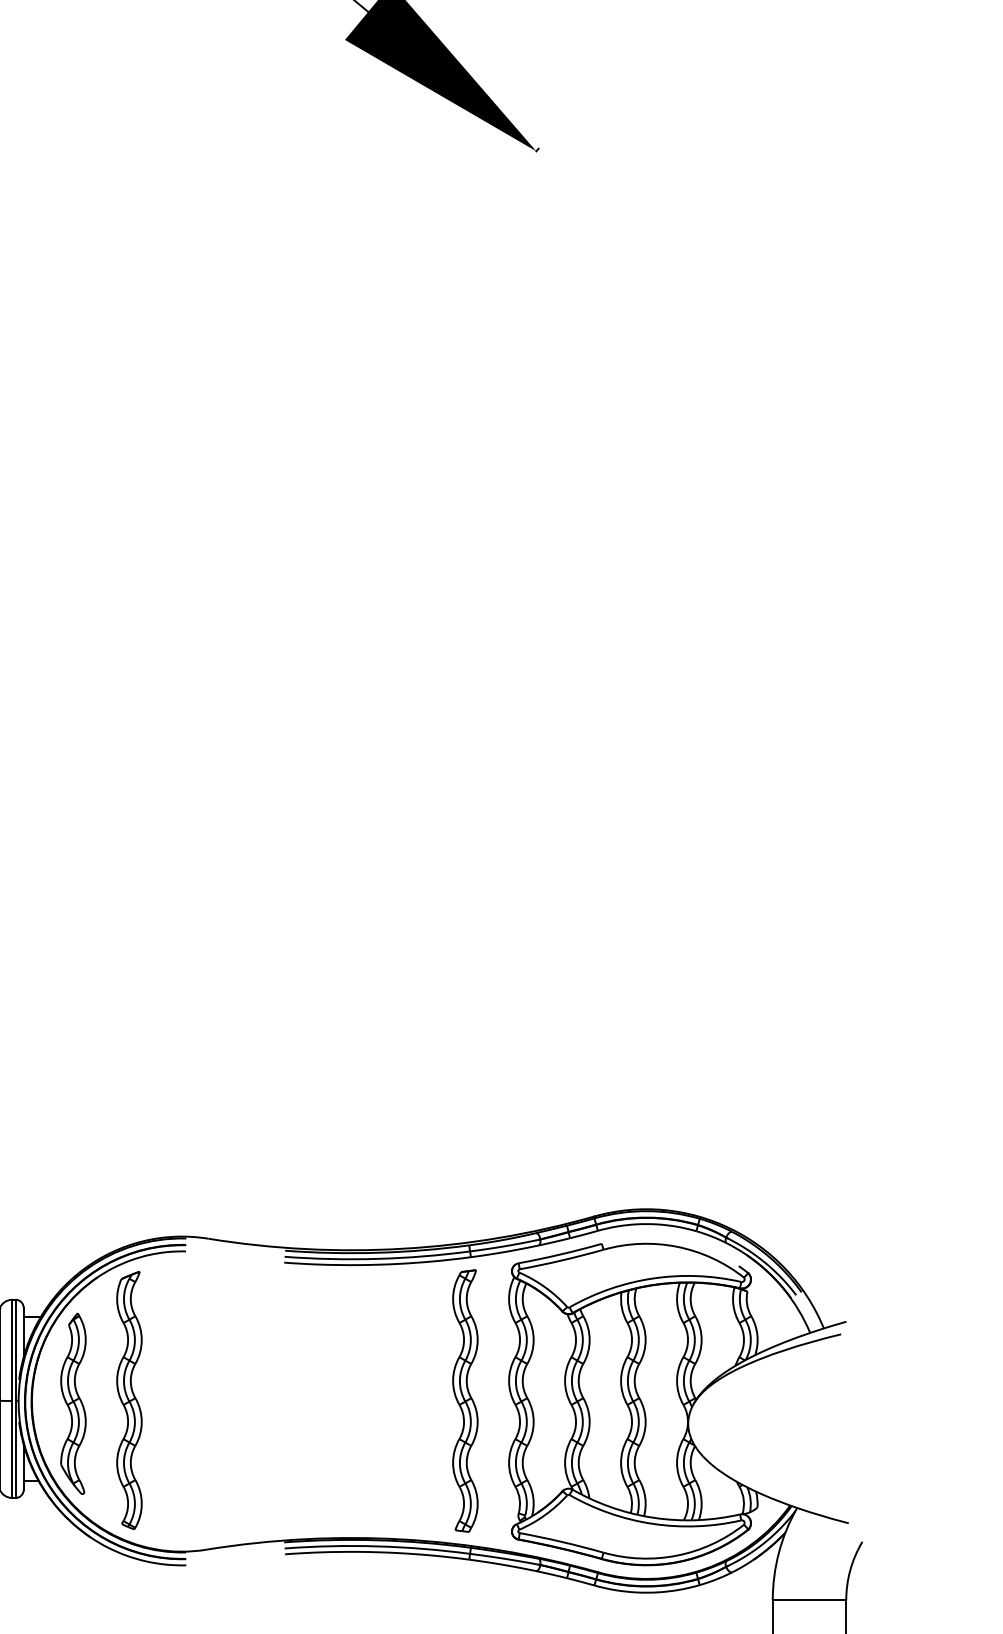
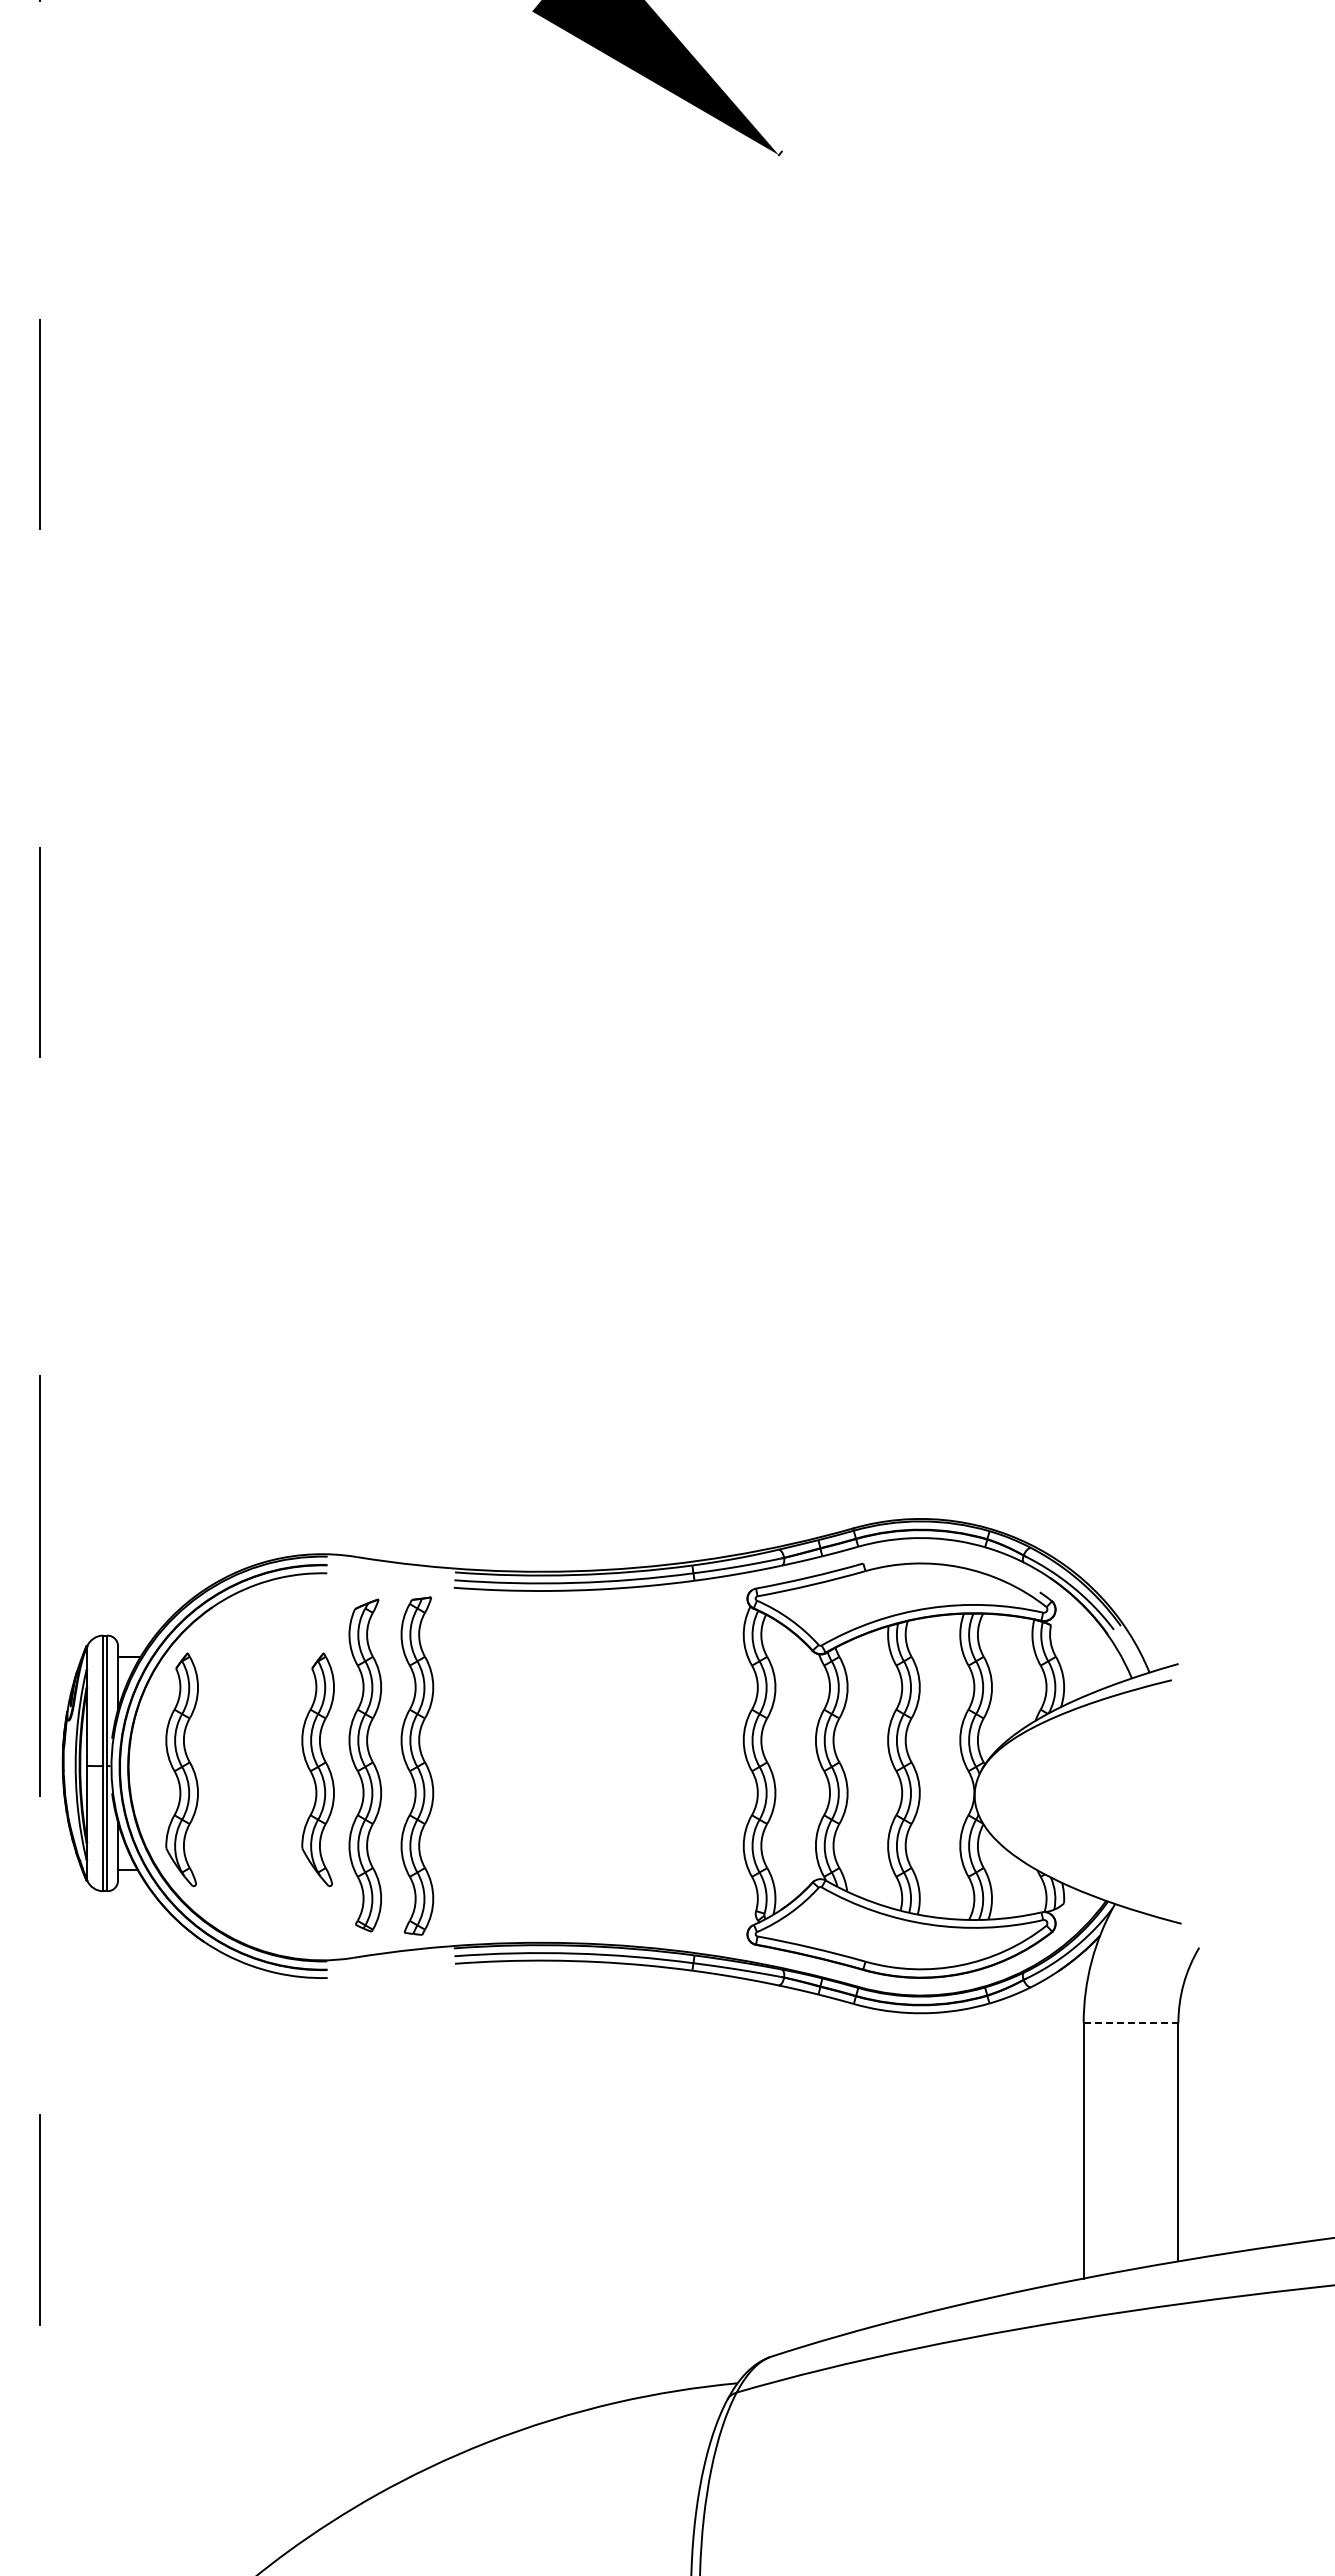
part: (128, 1400) -> (364, 1765), moved
part: (465, 1400) -> (417, 1765), moved
part: (178, 1403) -> (317, 1769), added
line: (809, 1600) -> (1131, 2023), solid -> dashed

